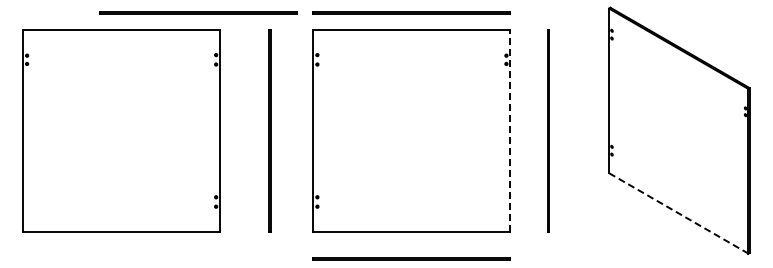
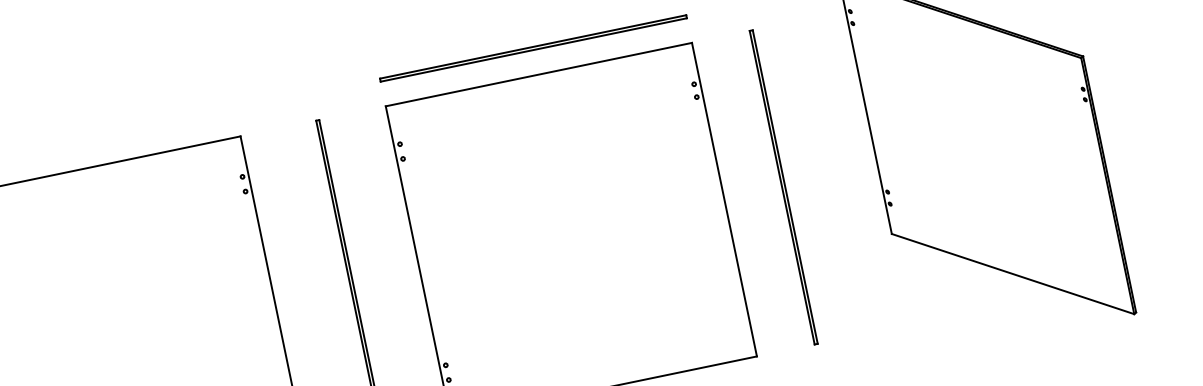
line: (198, 12) -> (201, 116), removed
line: (510, 130) -> (724, 199), dashed -> solid
line: (679, 213) -> (1014, 273), dashed -> solid

